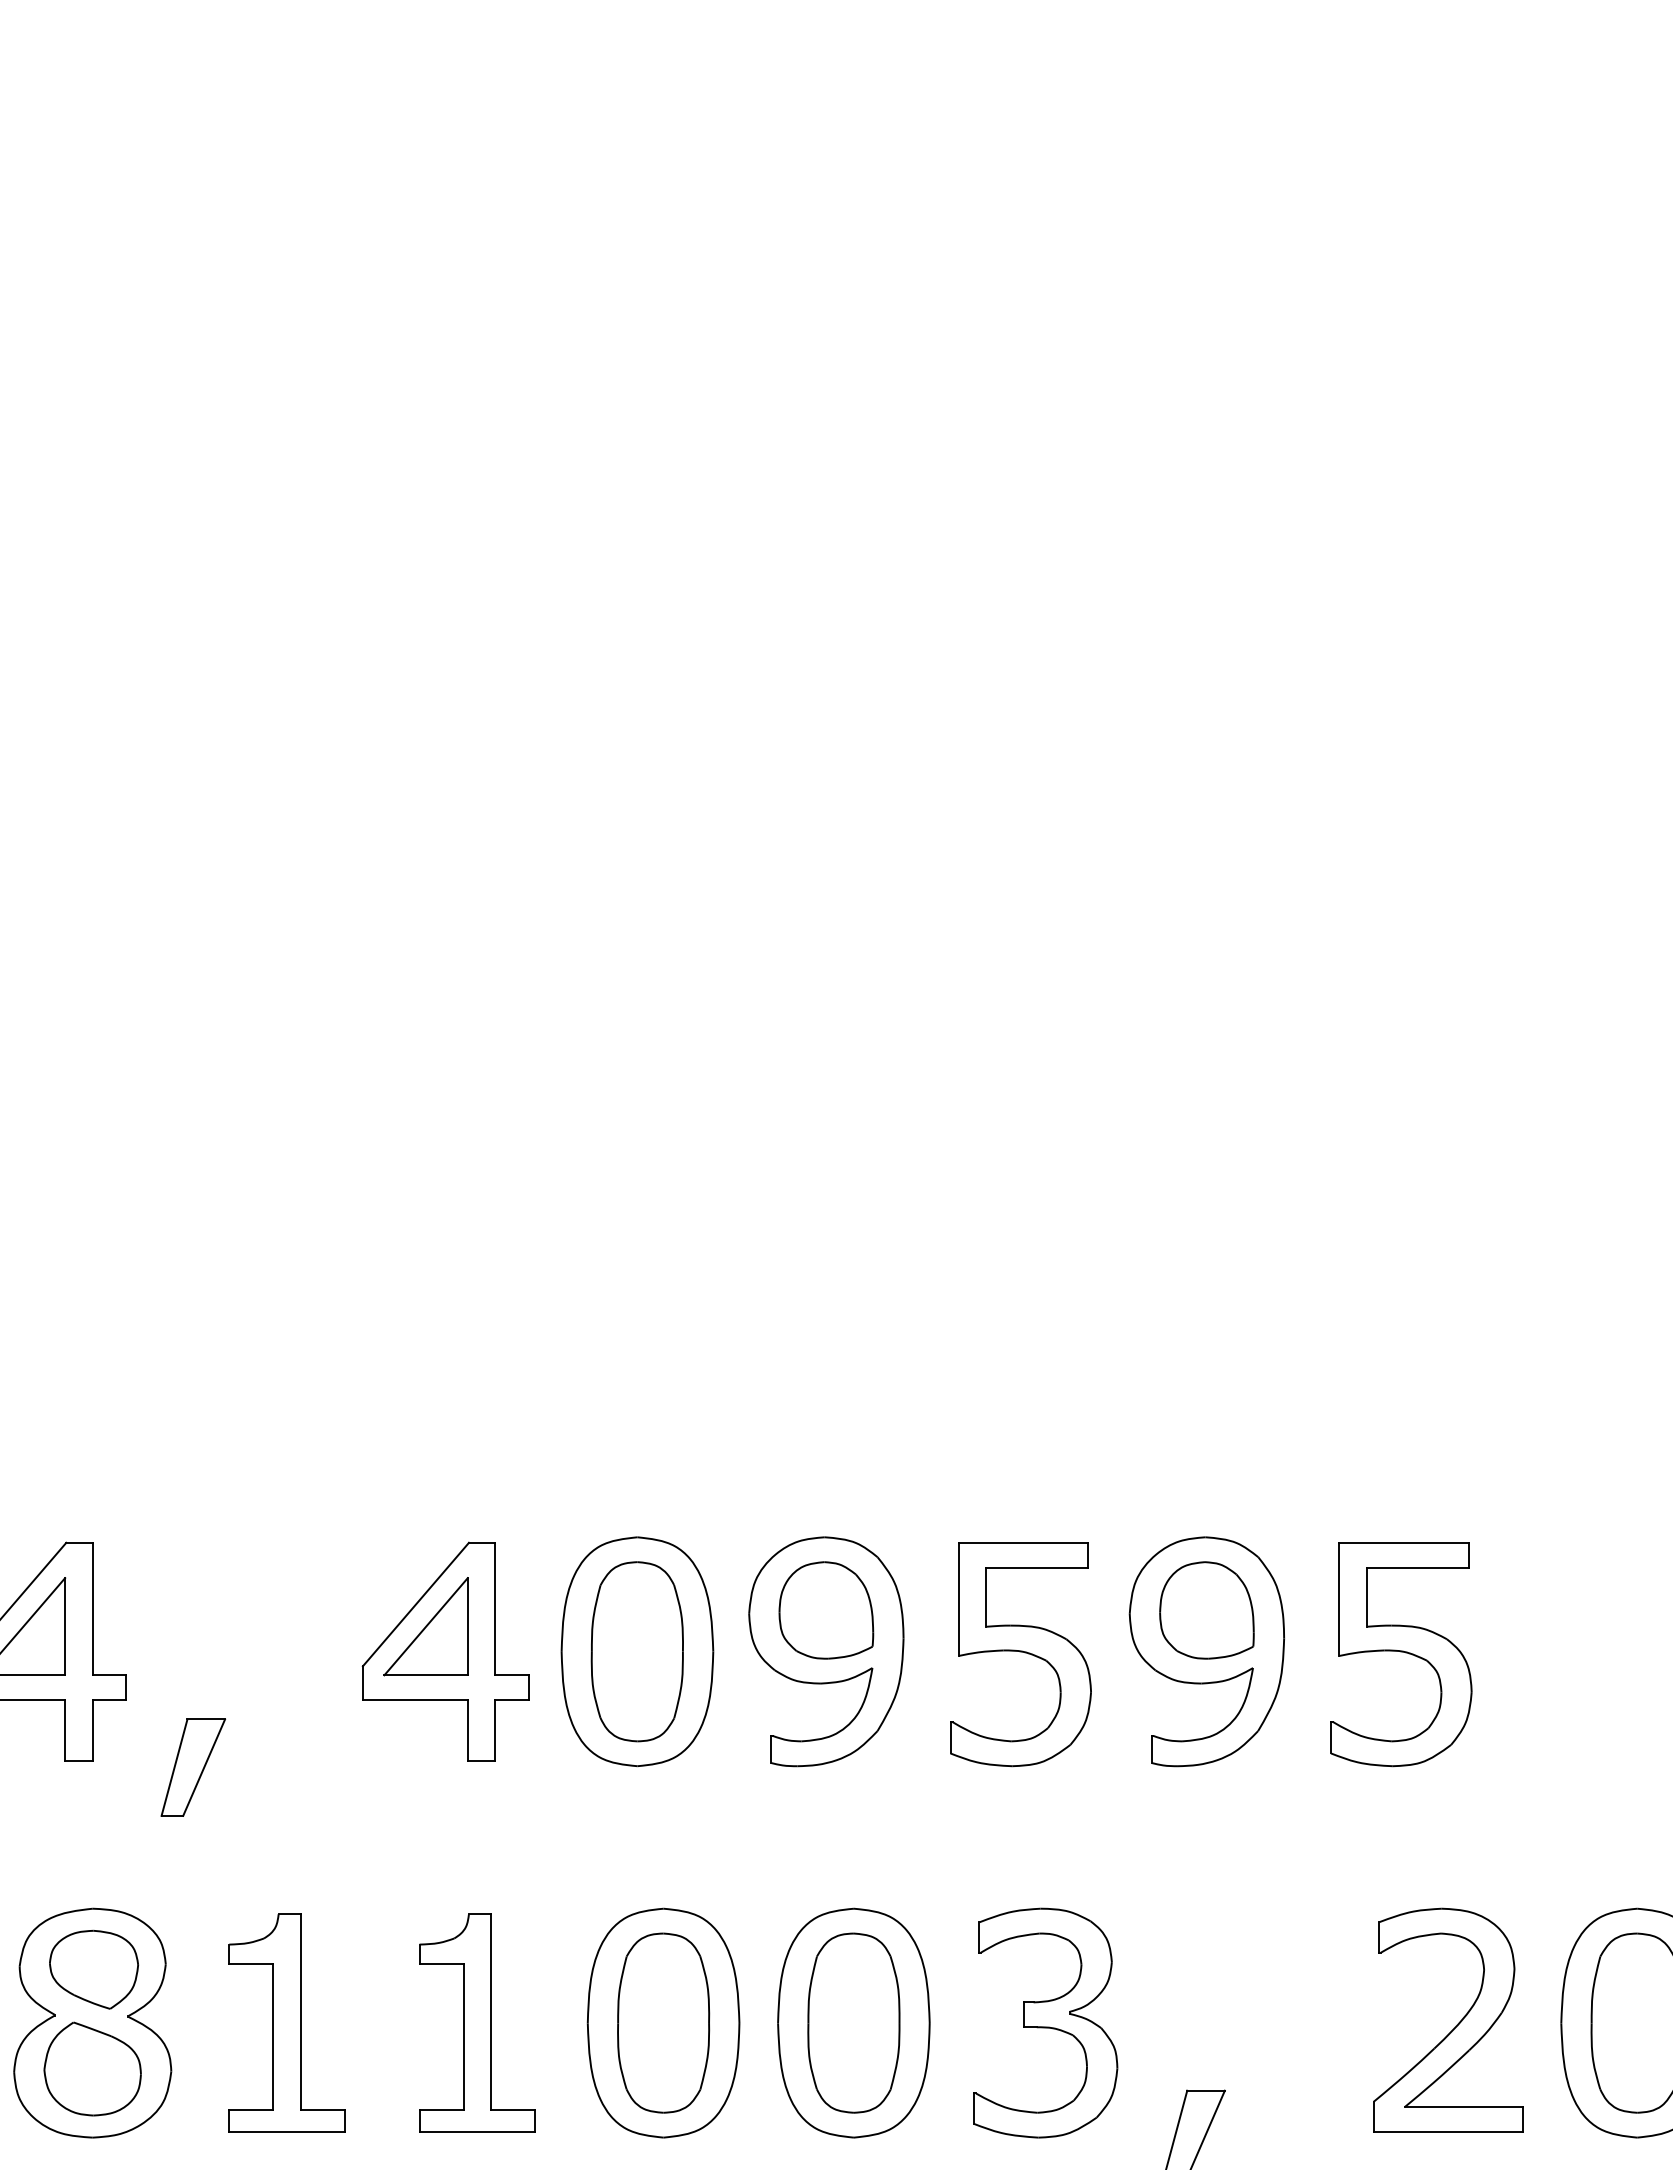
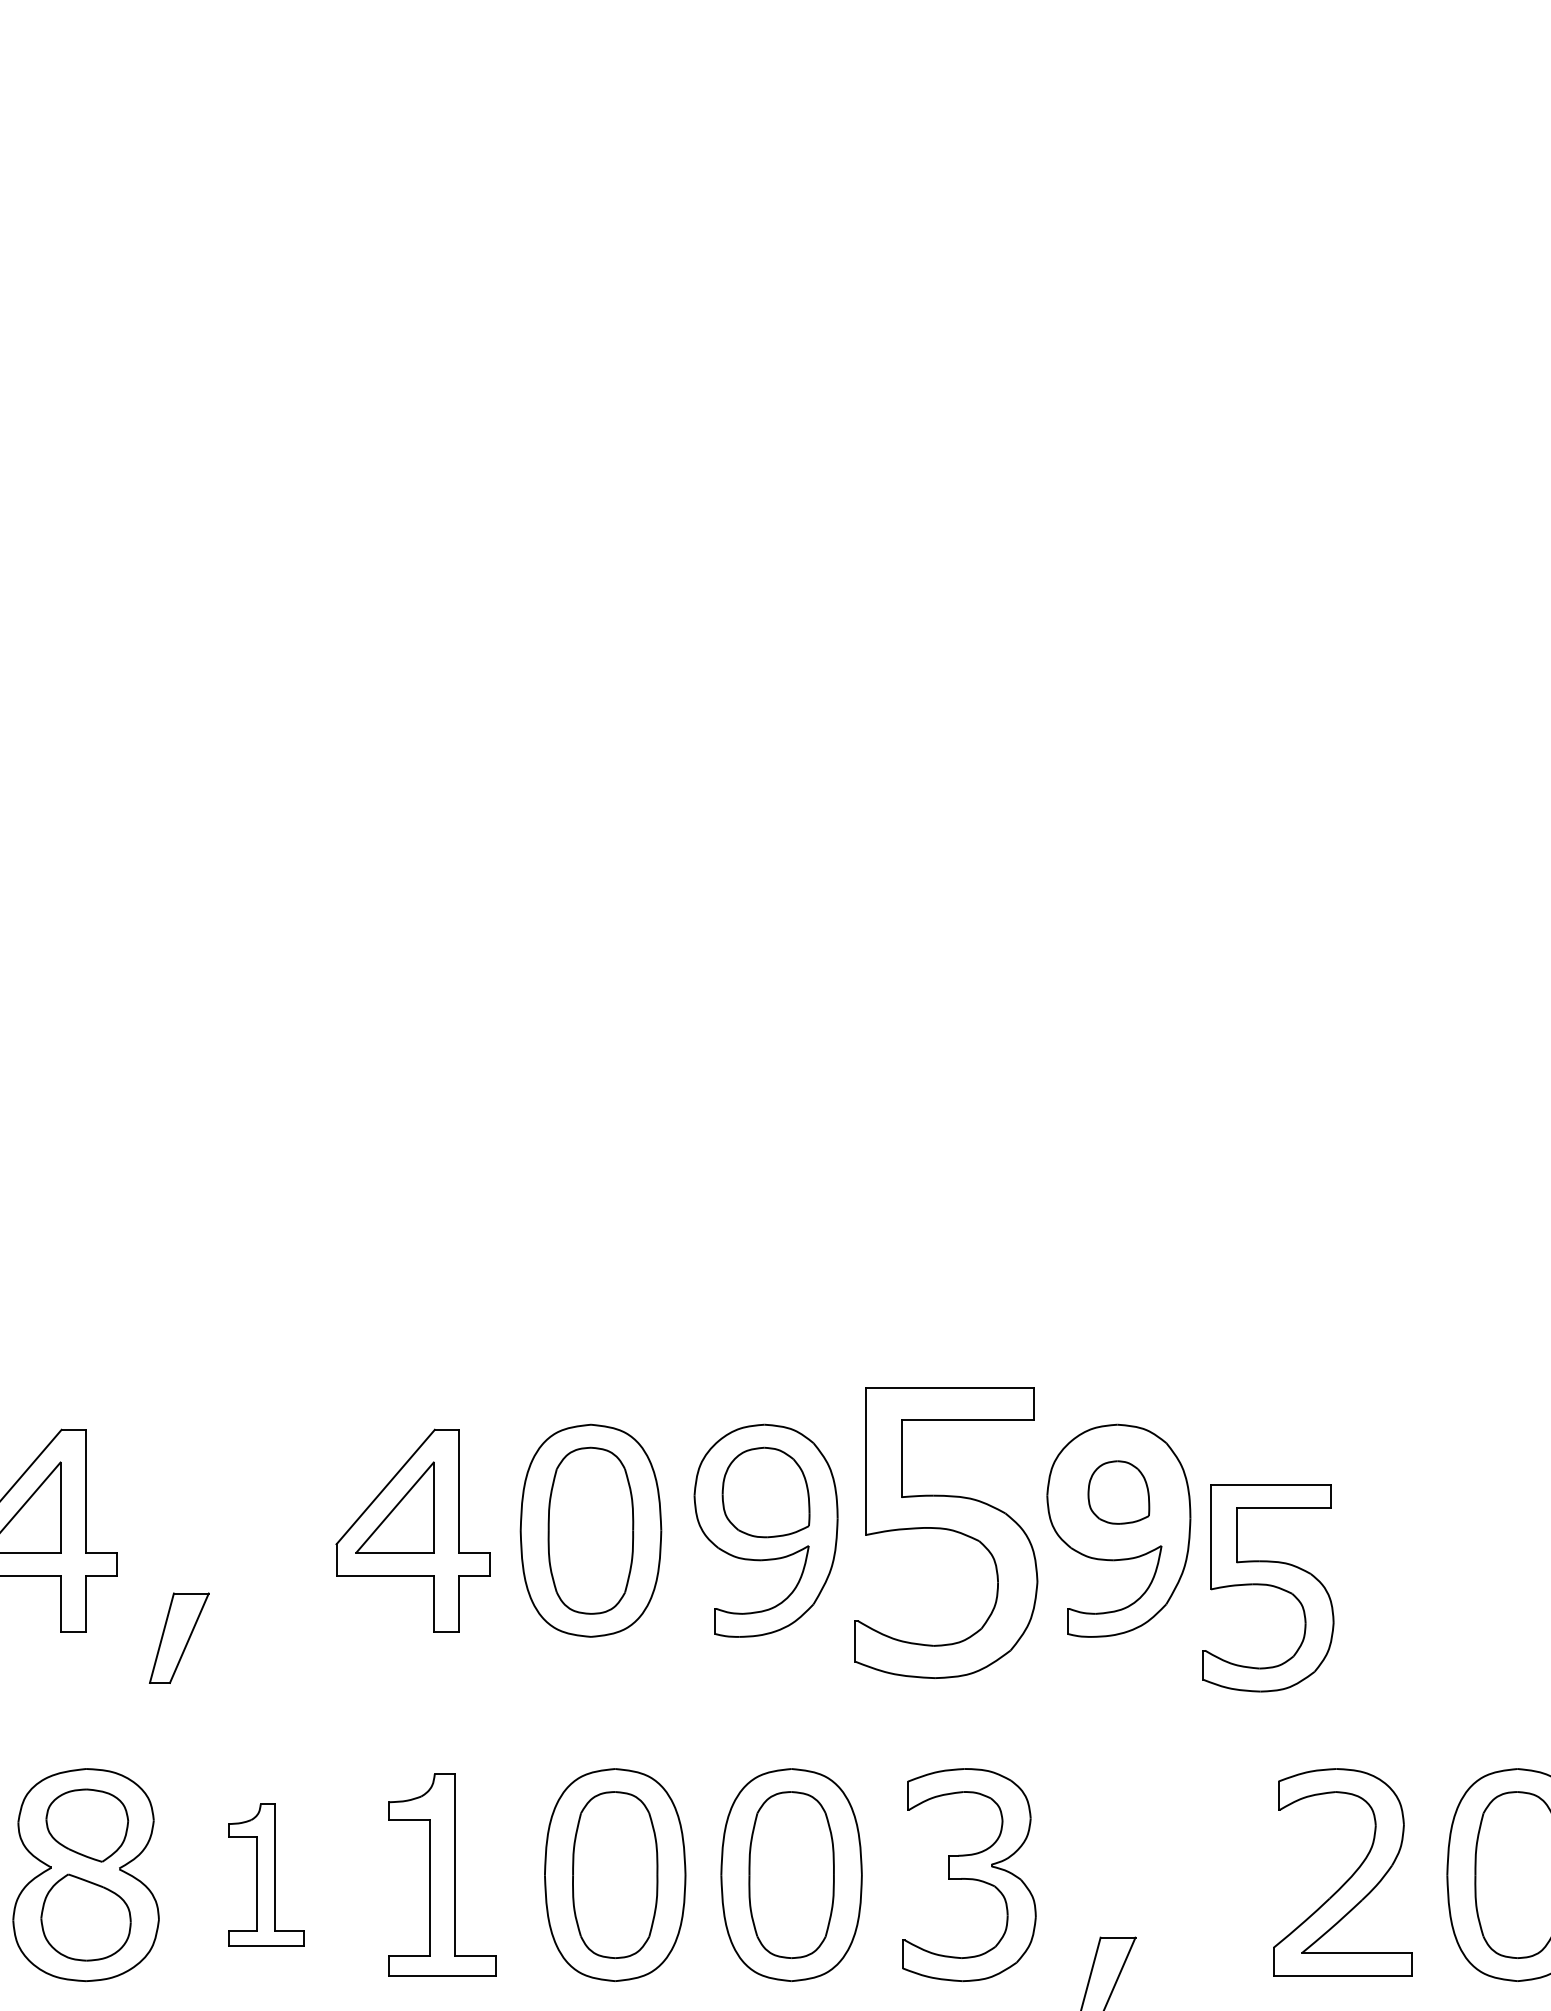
part: (1206, 1610) -> (1118, 1492), size x0.7
part: (1020, 1654) -> (946, 1533), size x1.4
part: (1401, 1654) -> (1268, 1588), moved
part: (286, 2022) -> (265, 1874), size x0.7

